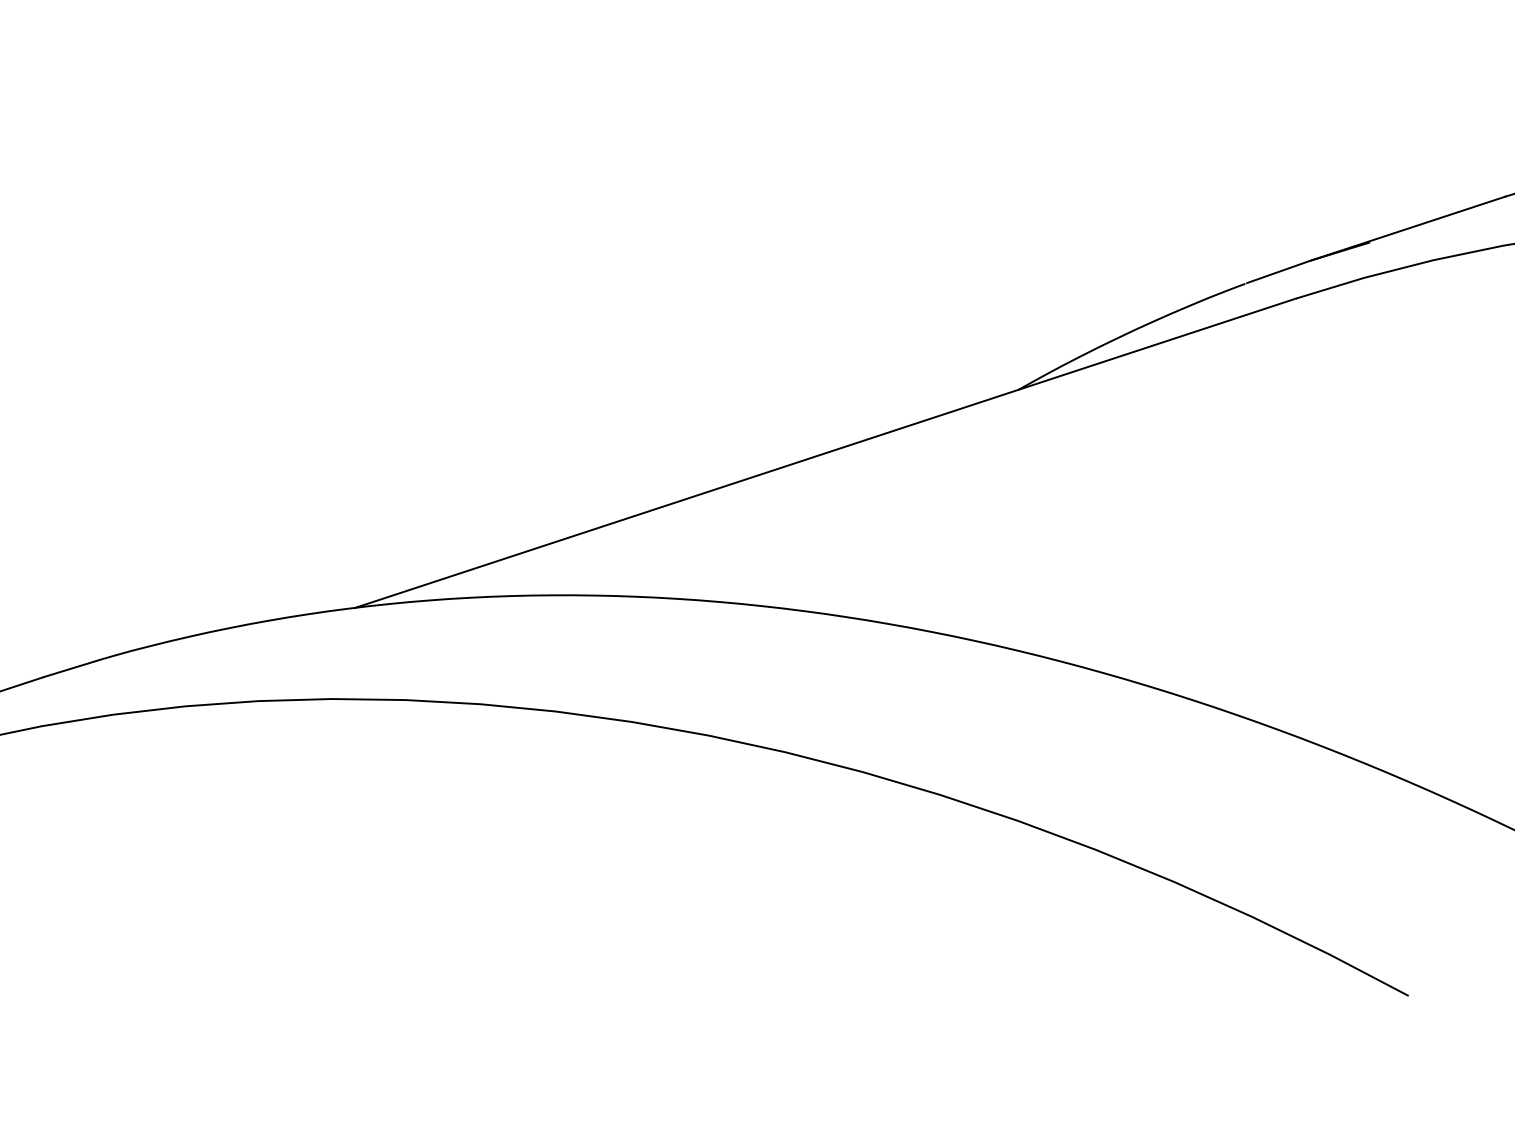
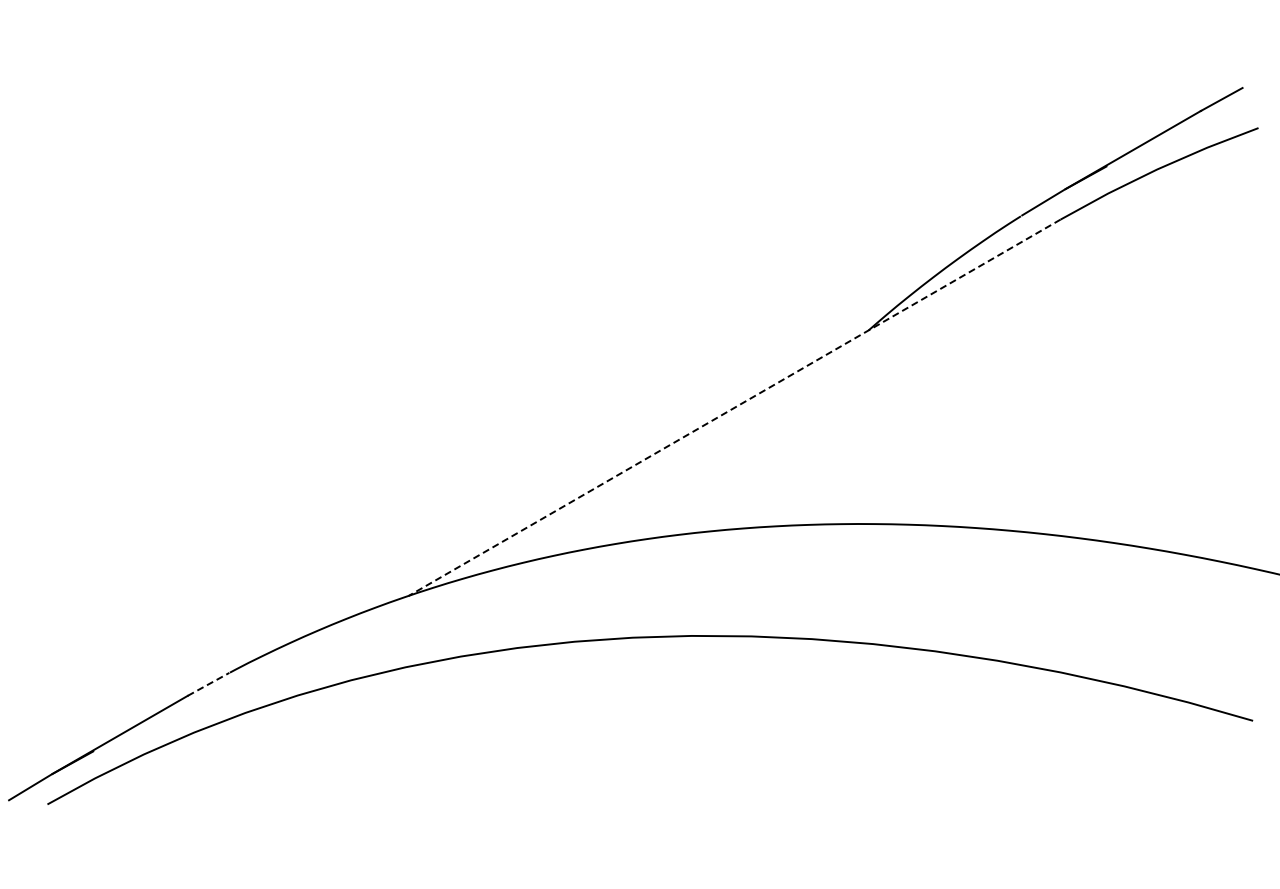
line: (824, 454) -> (734, 408), solid -> dashed
line: (73, 668) -> (208, 684), solid -> dashed

